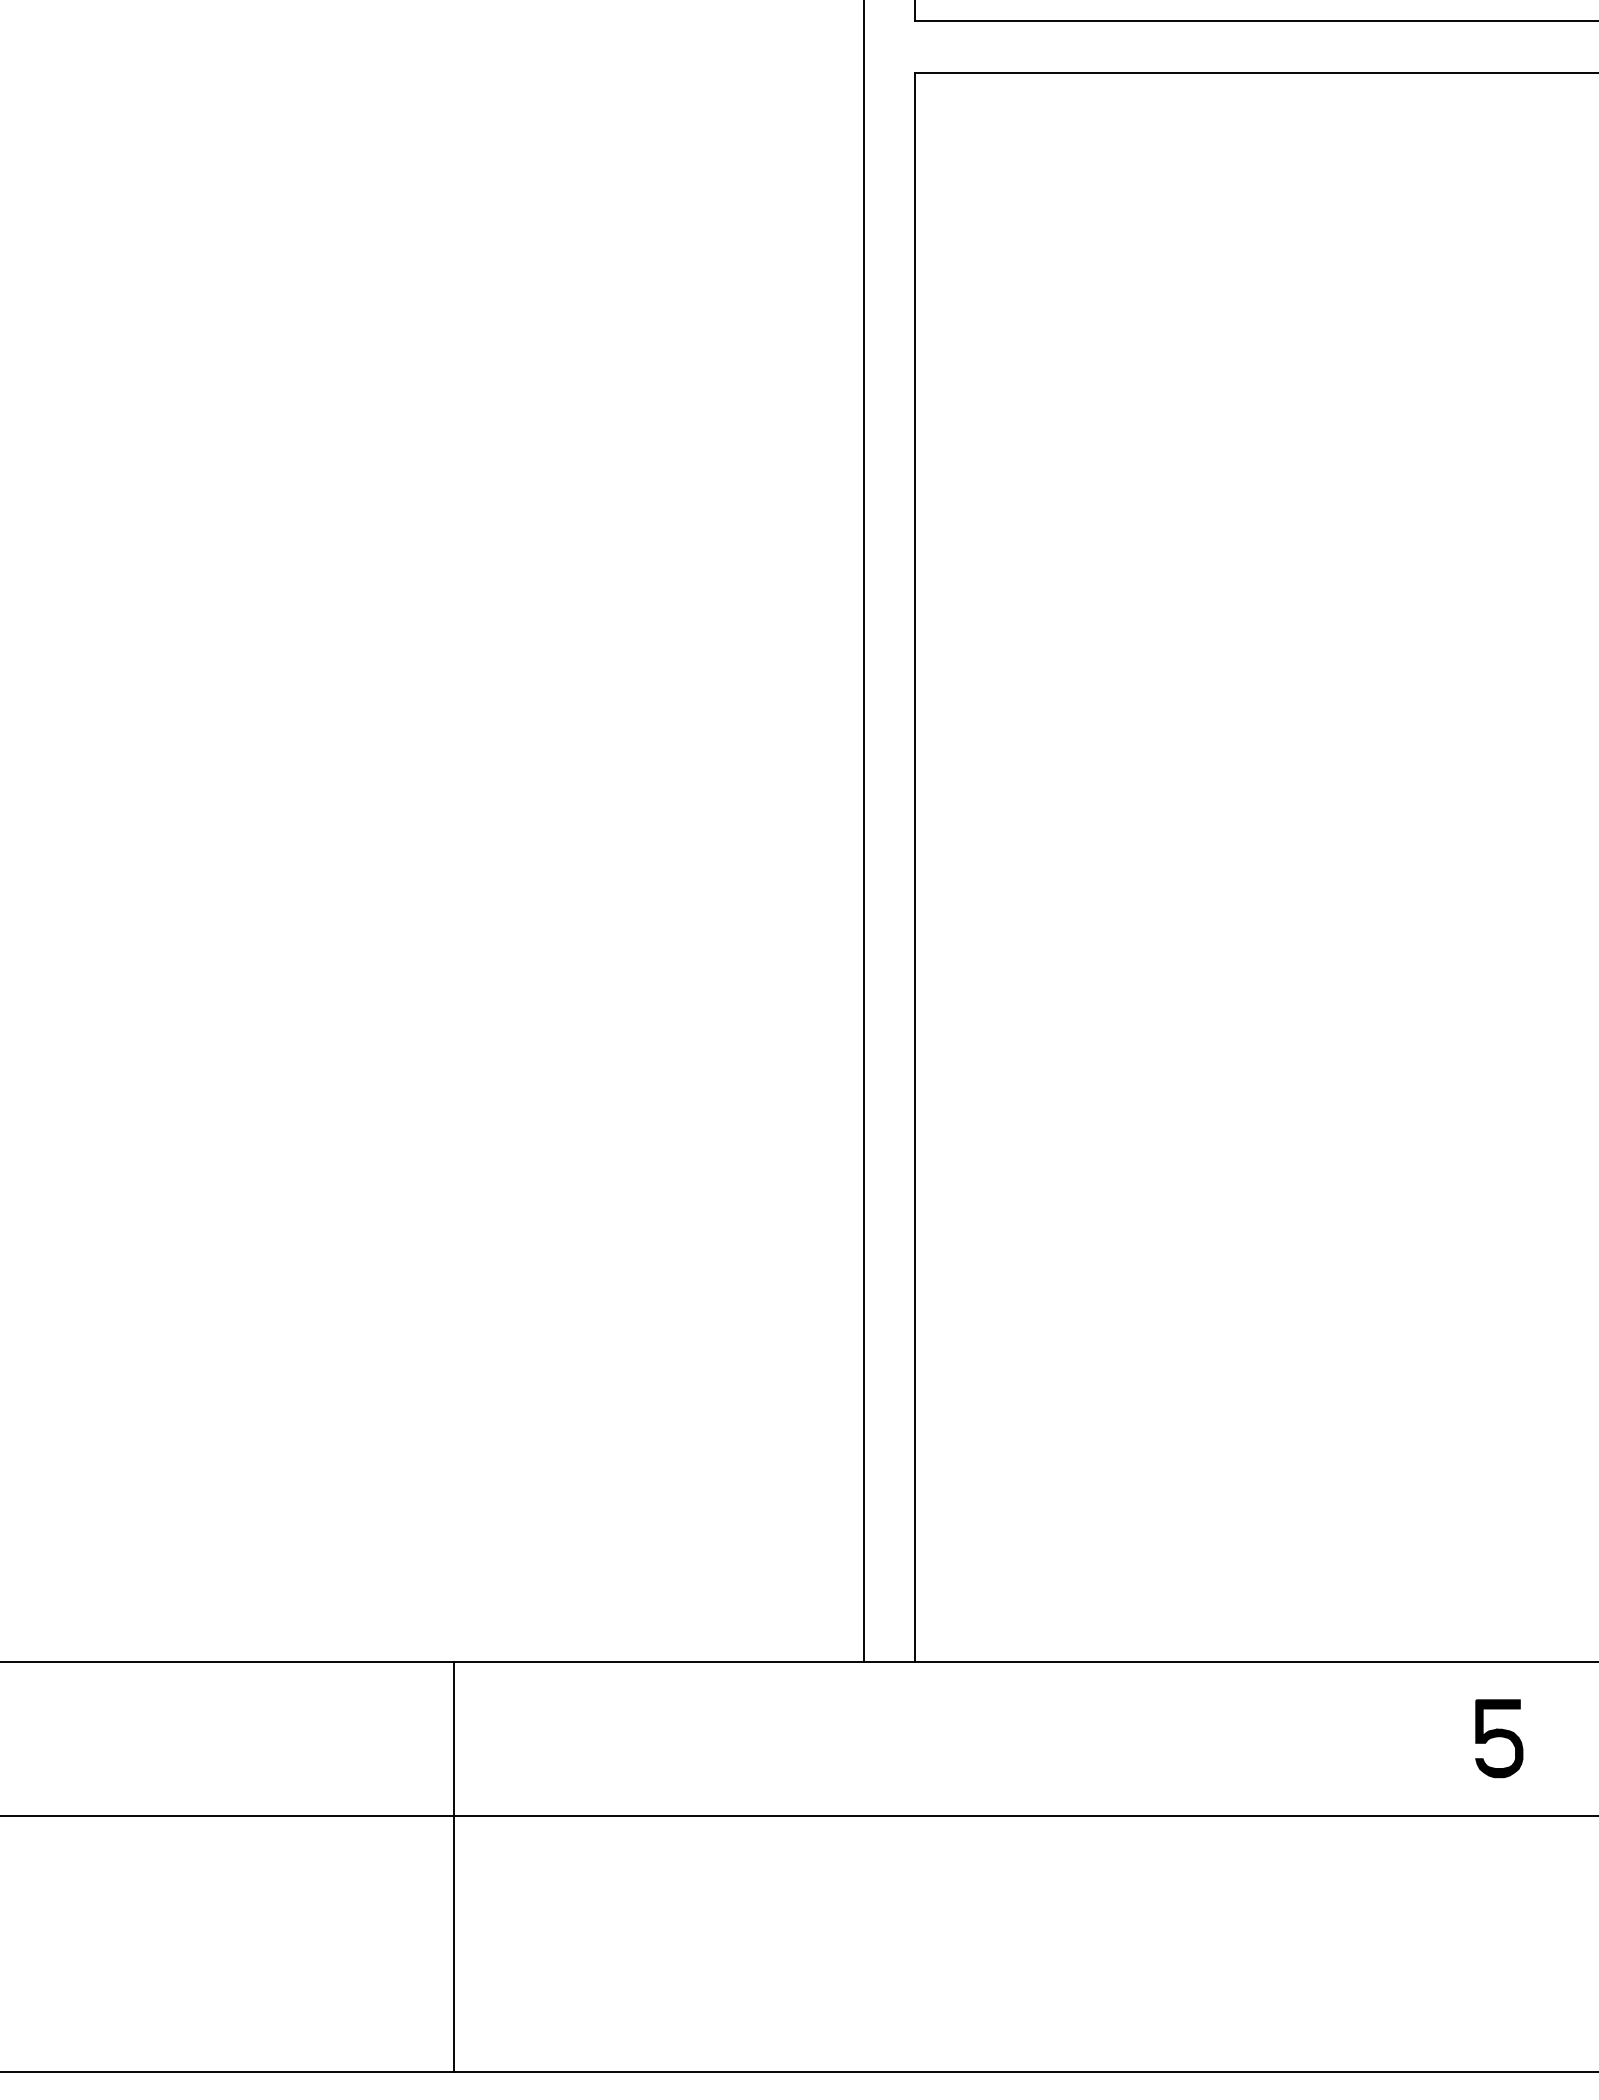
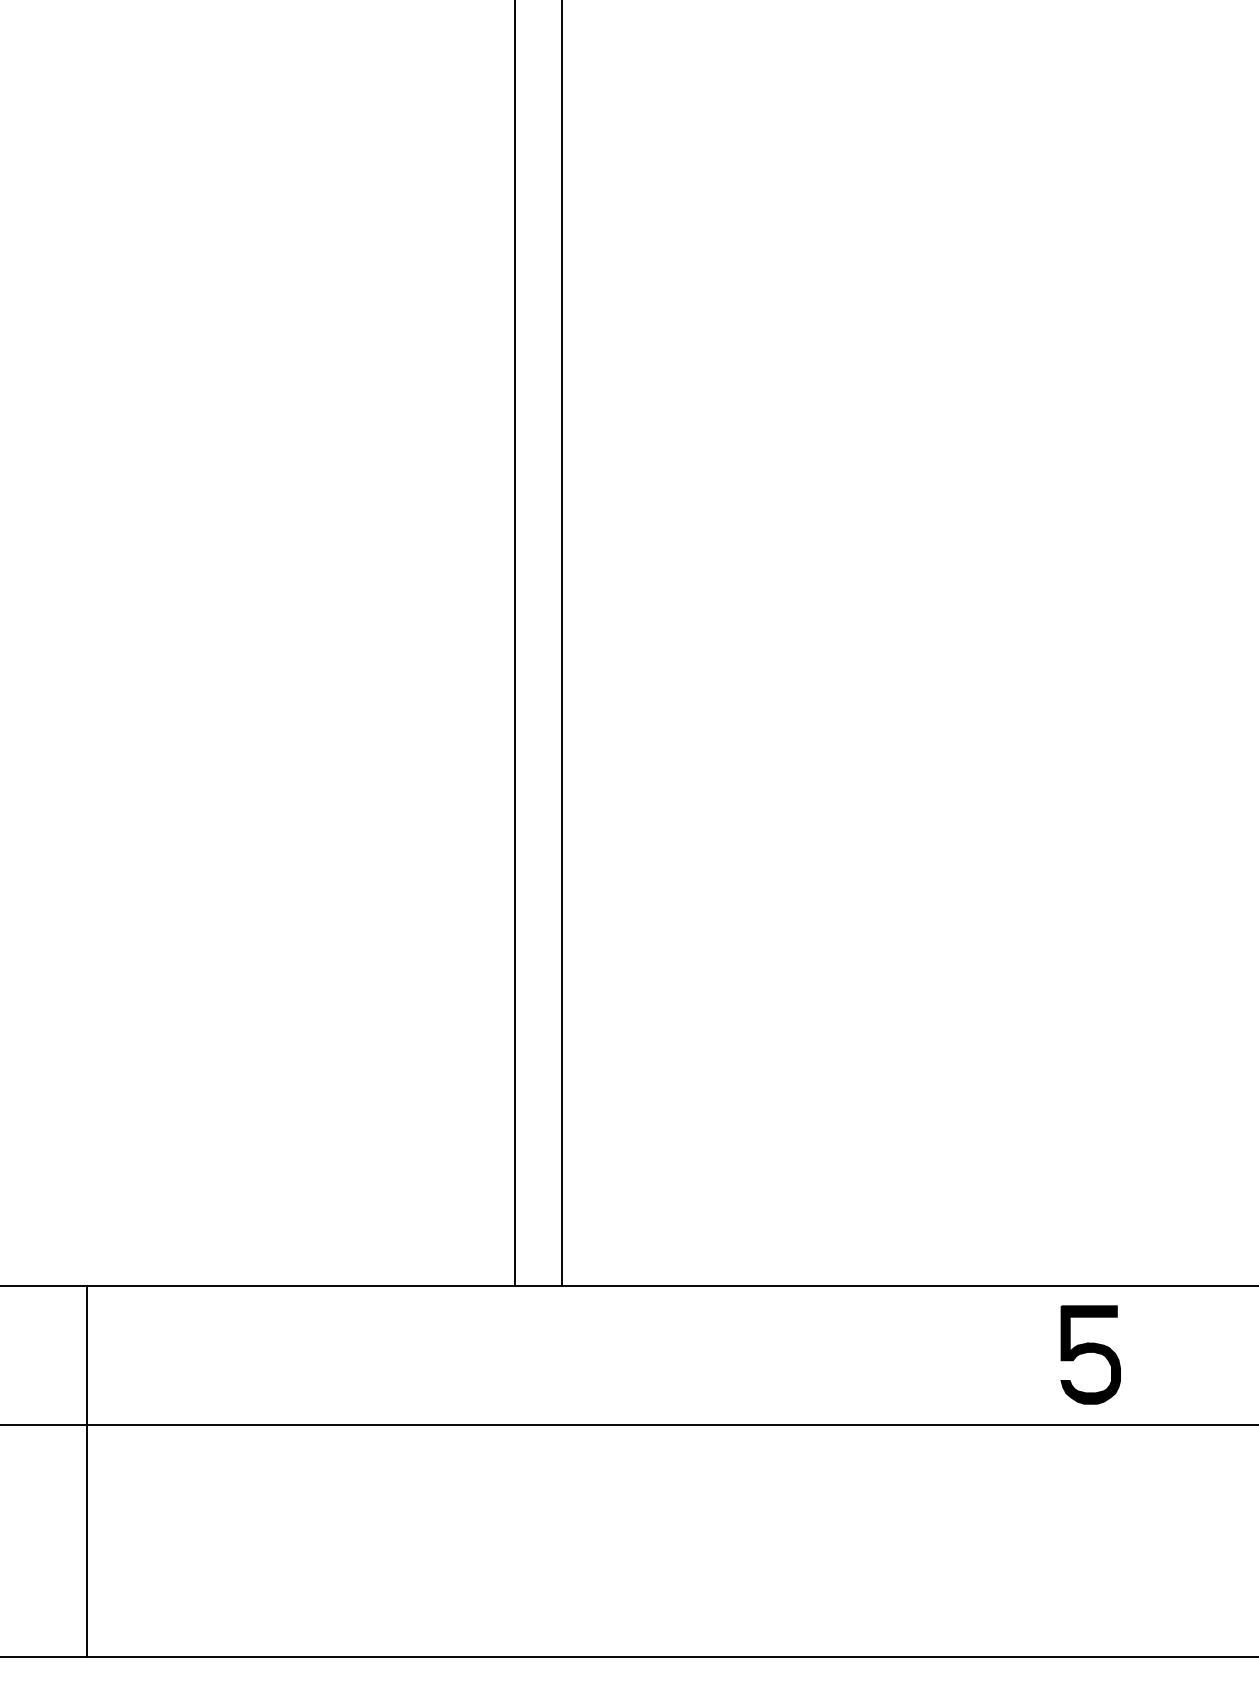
part: (1499, 1738) -> (1091, 1354), size x1.4
line: (453, 1866) -> (87, 1470), moved

